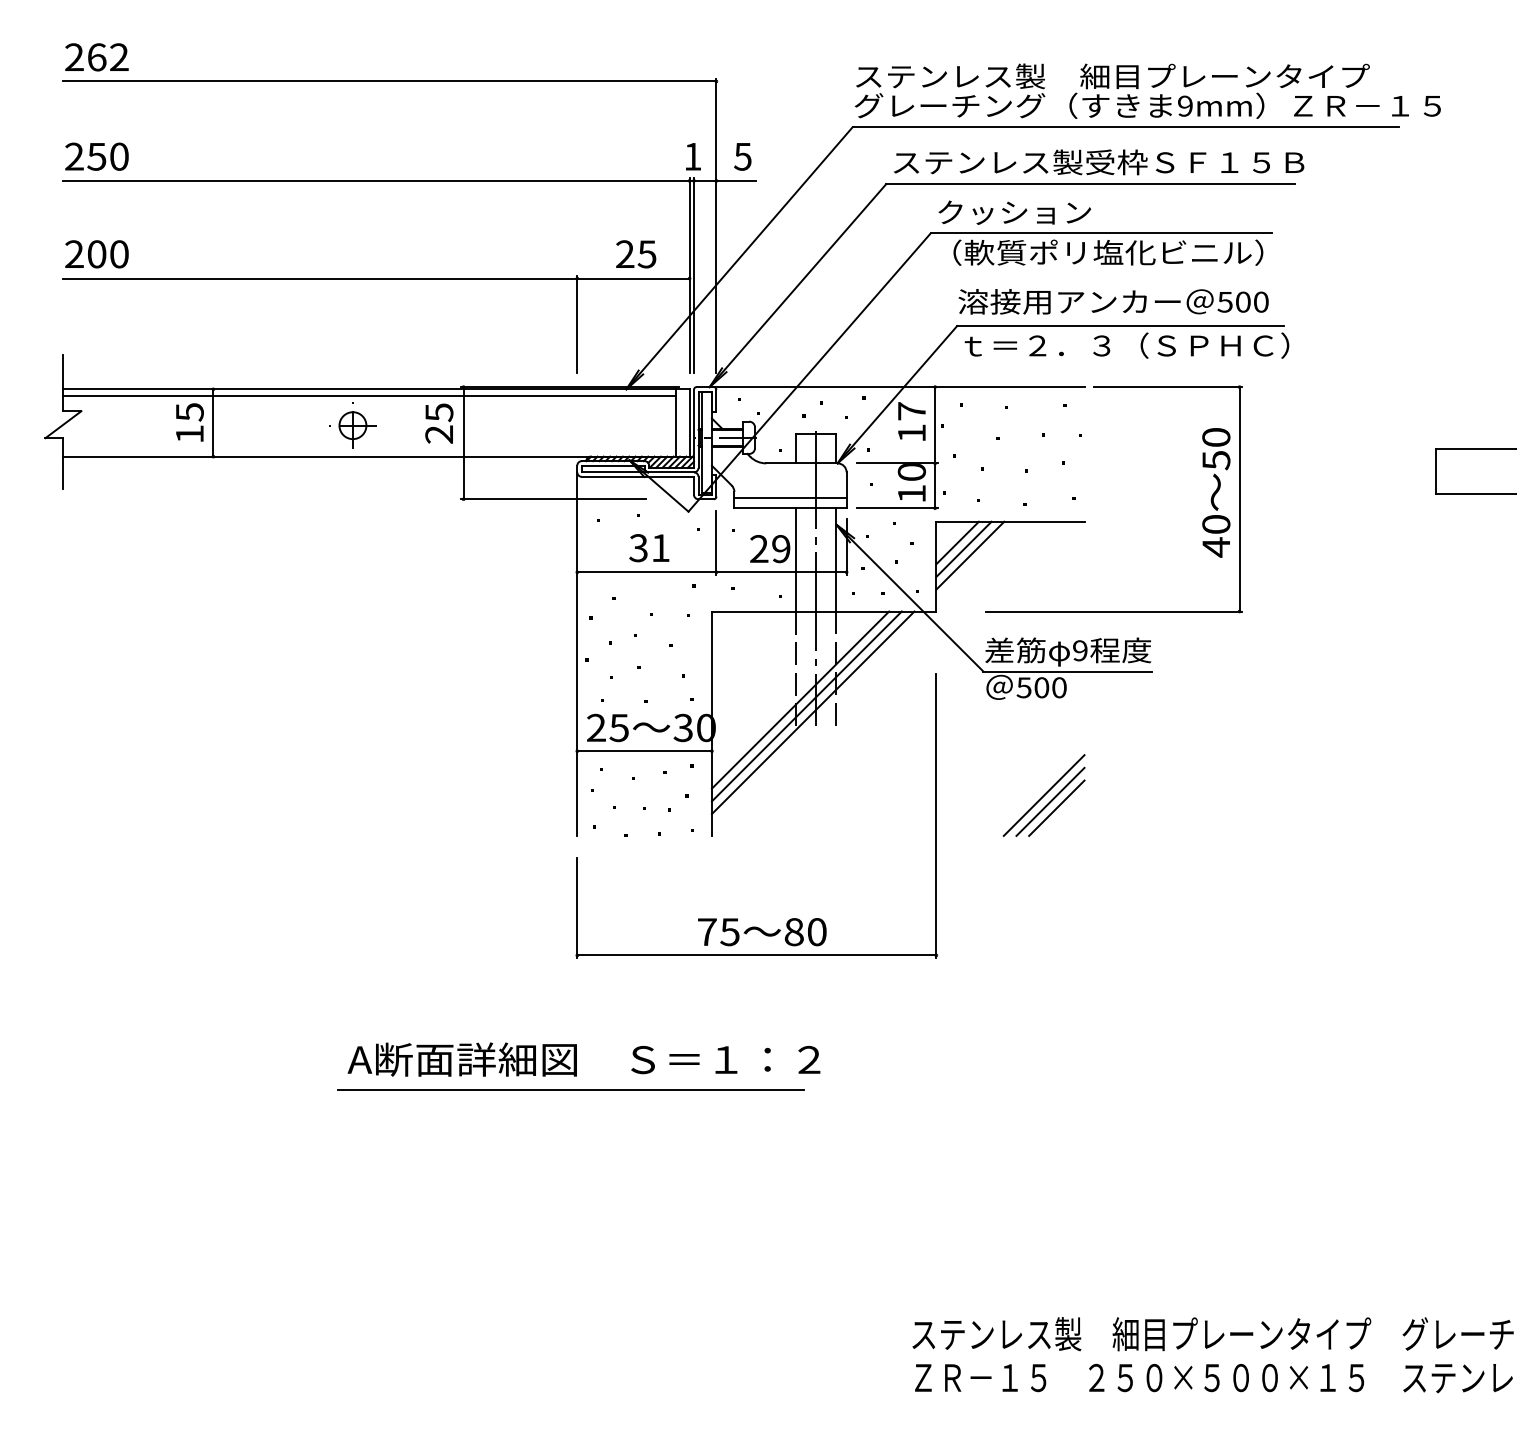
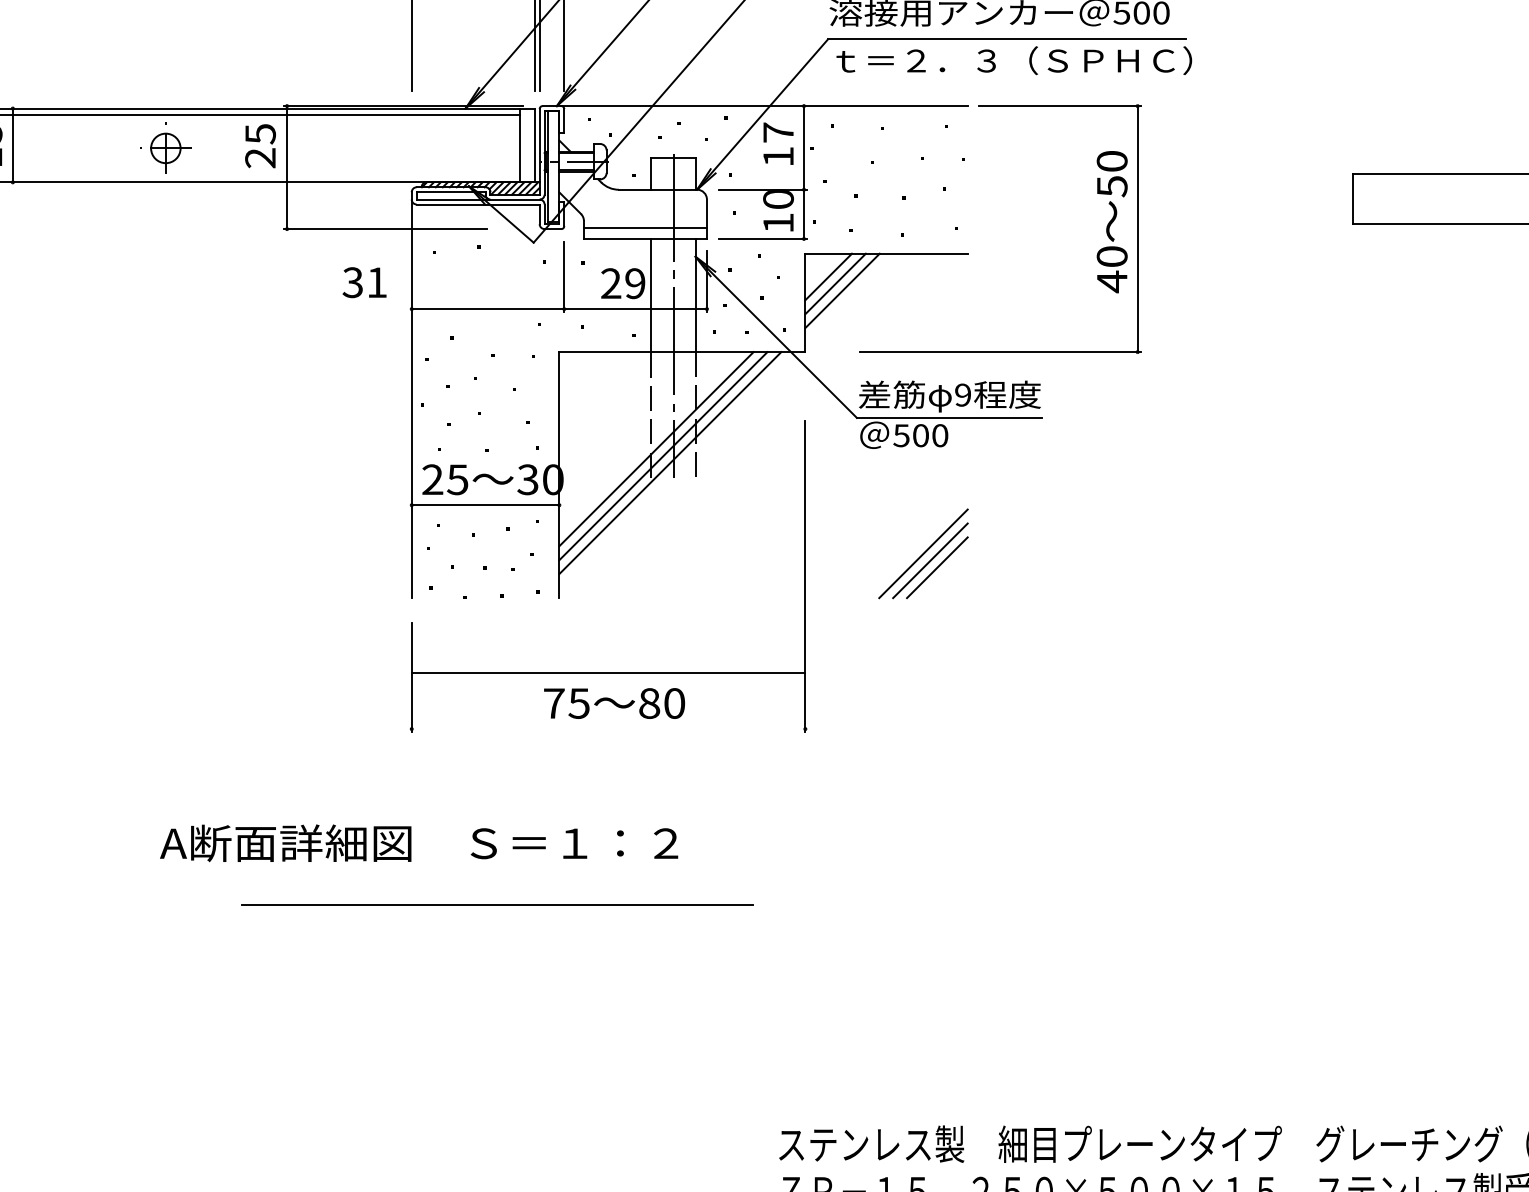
text: (649, 548) -> (364, 283), moved
line: (756, 955) -> (608, 673), moved
line: (570, 1089) -> (497, 904), moved

